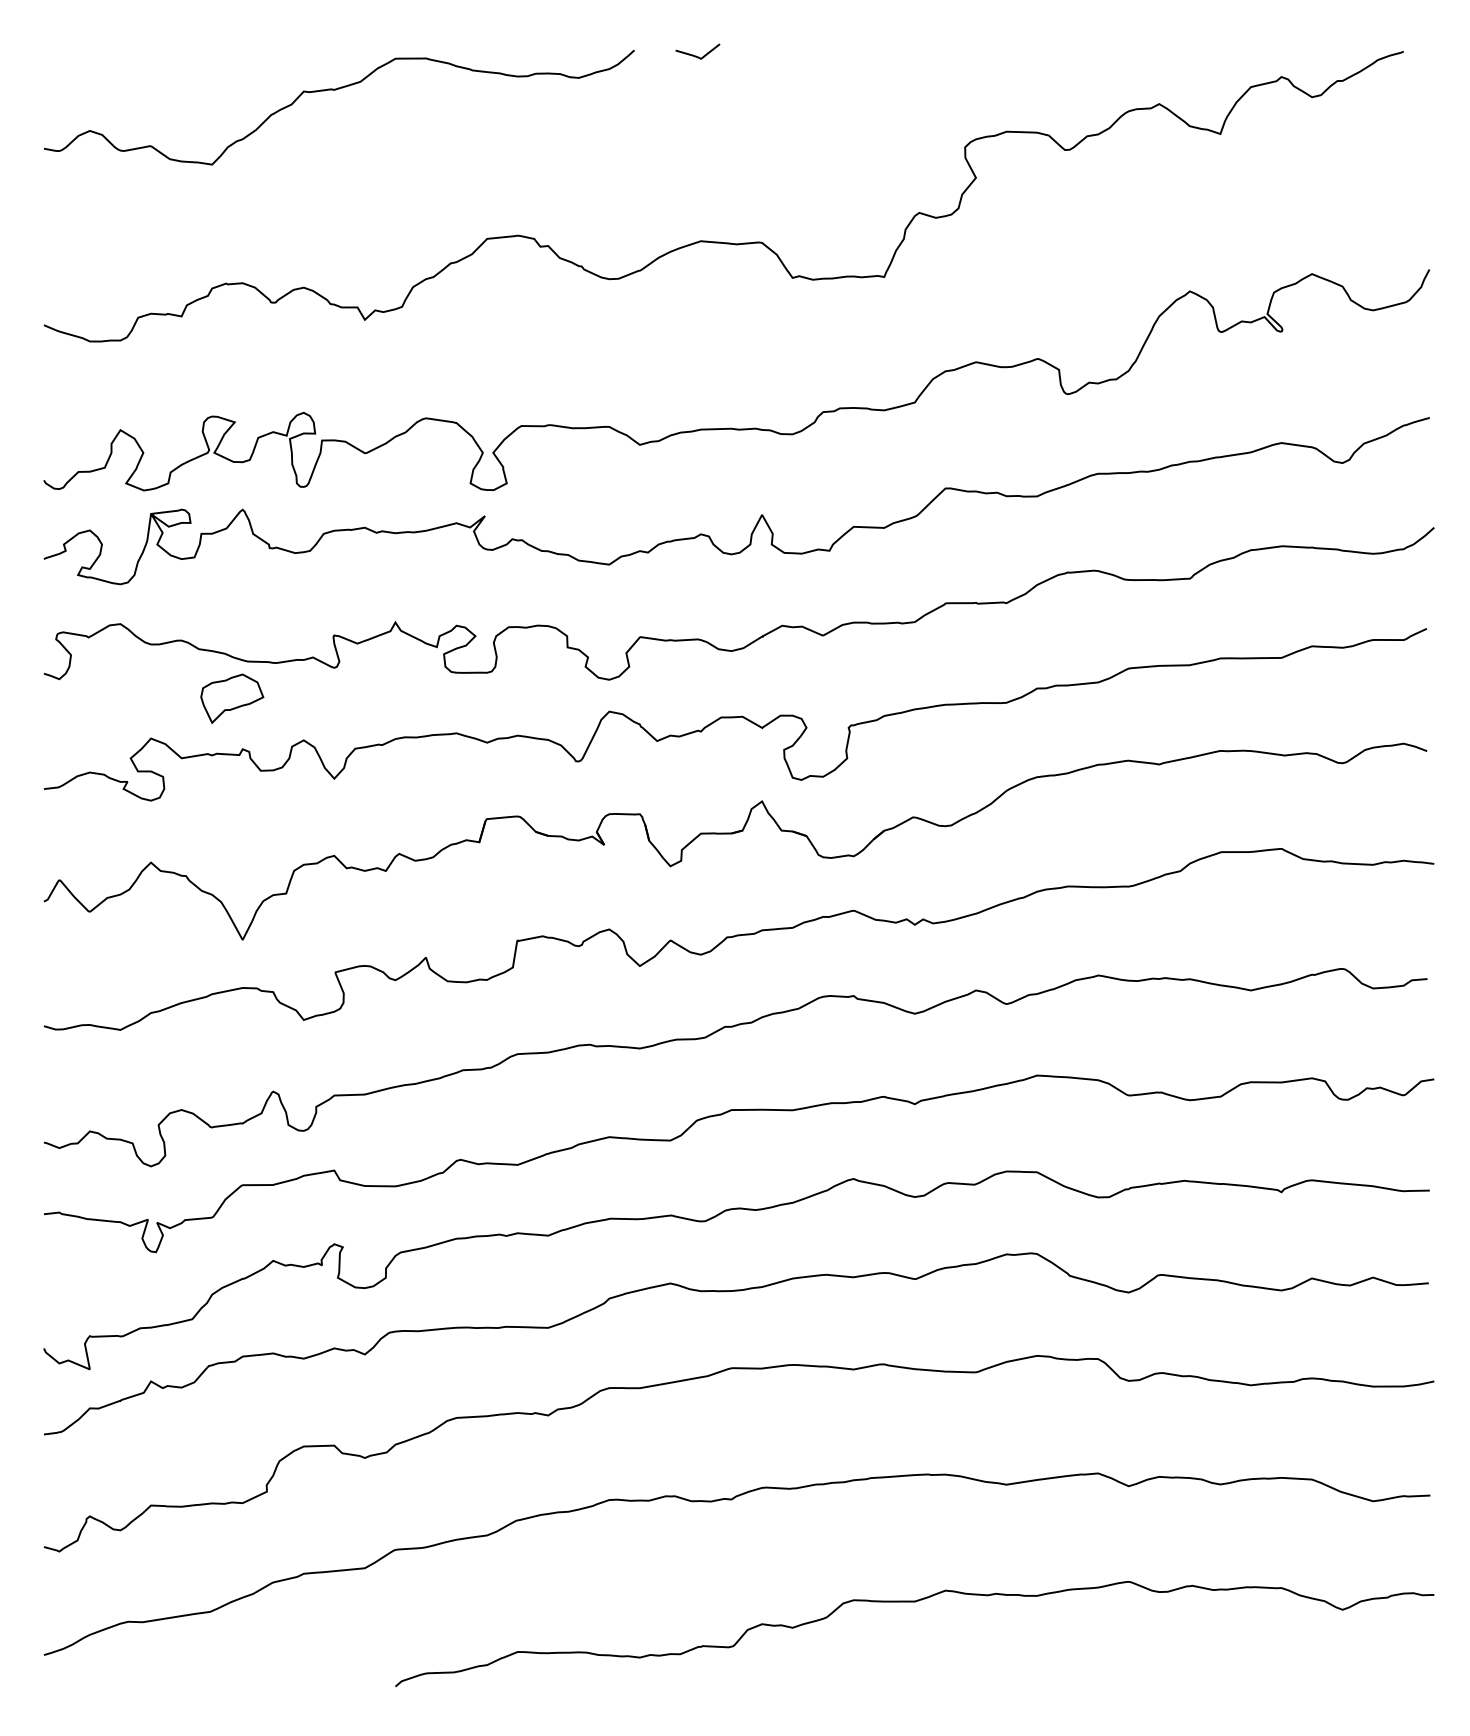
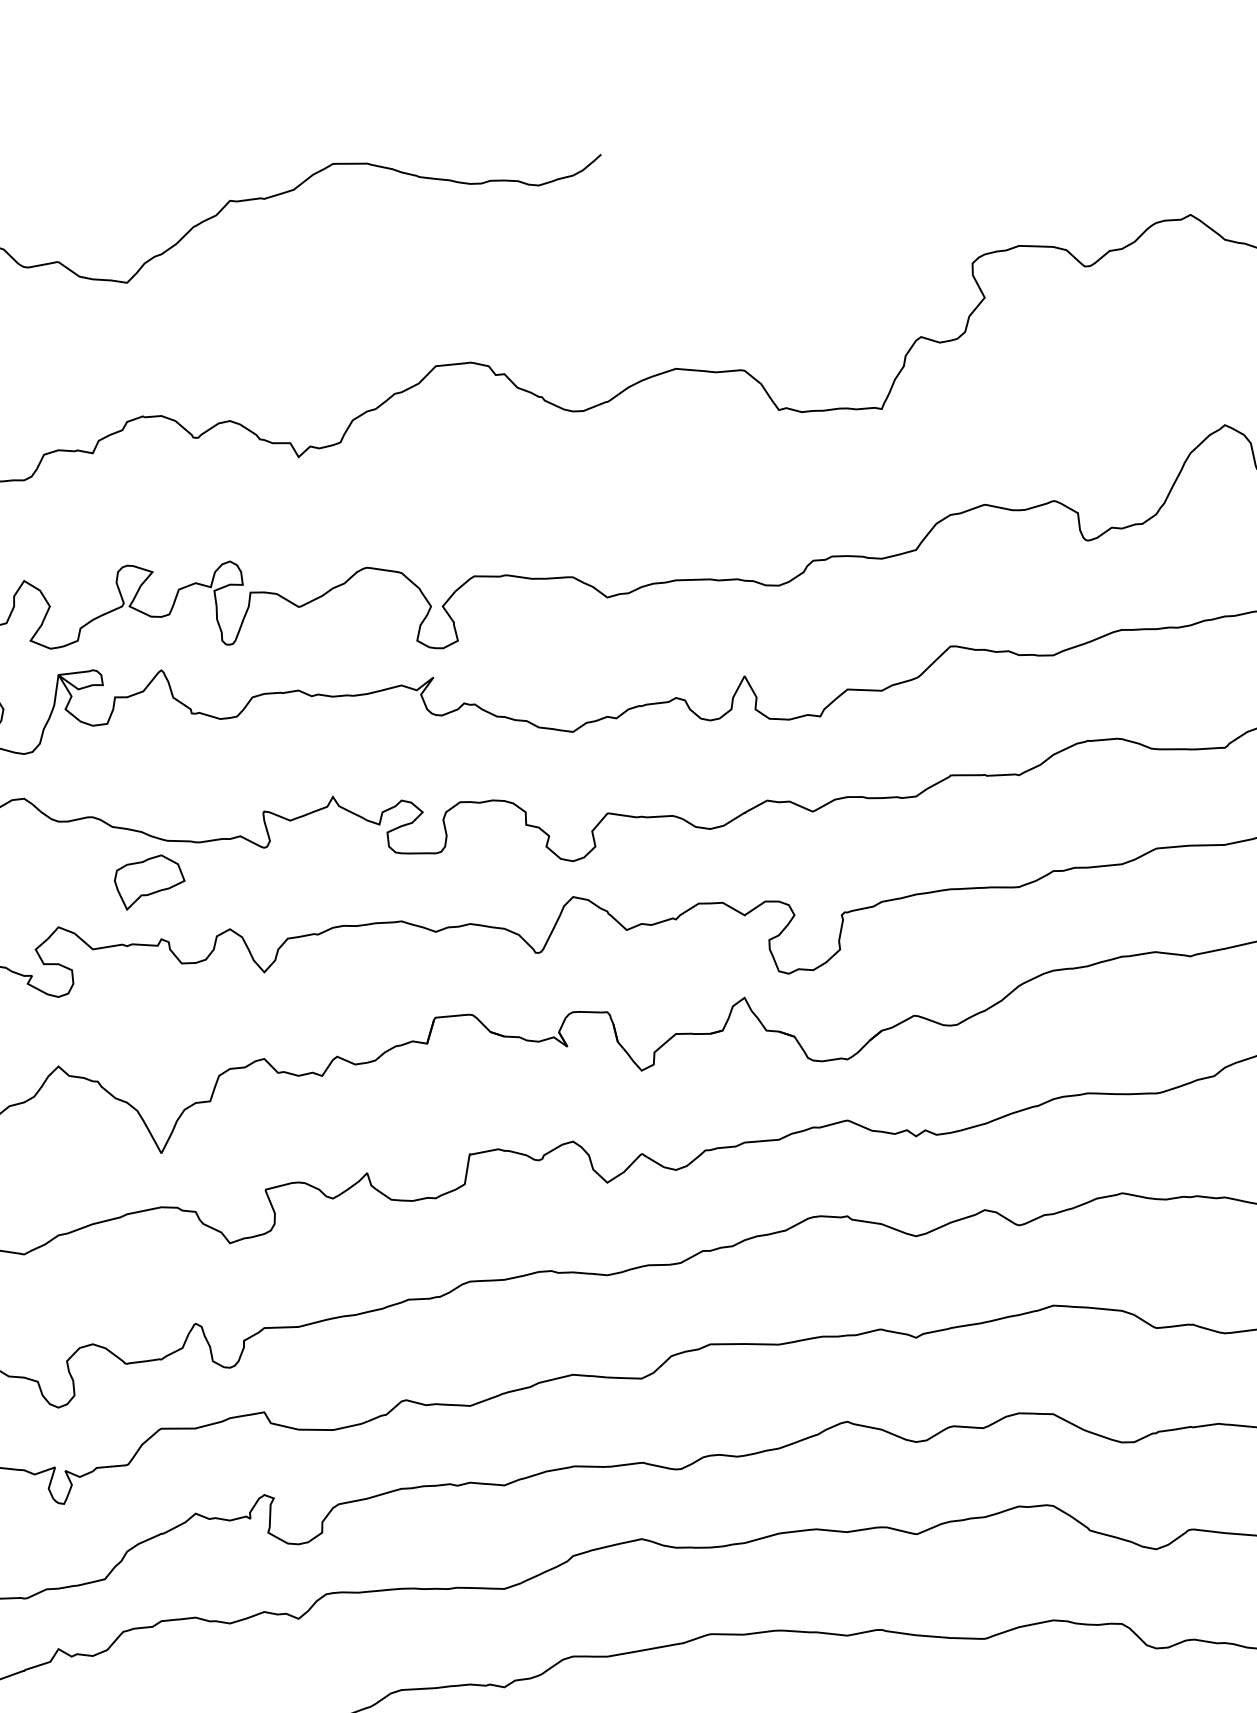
curve: (696, 55) -> (670, 160), removed

